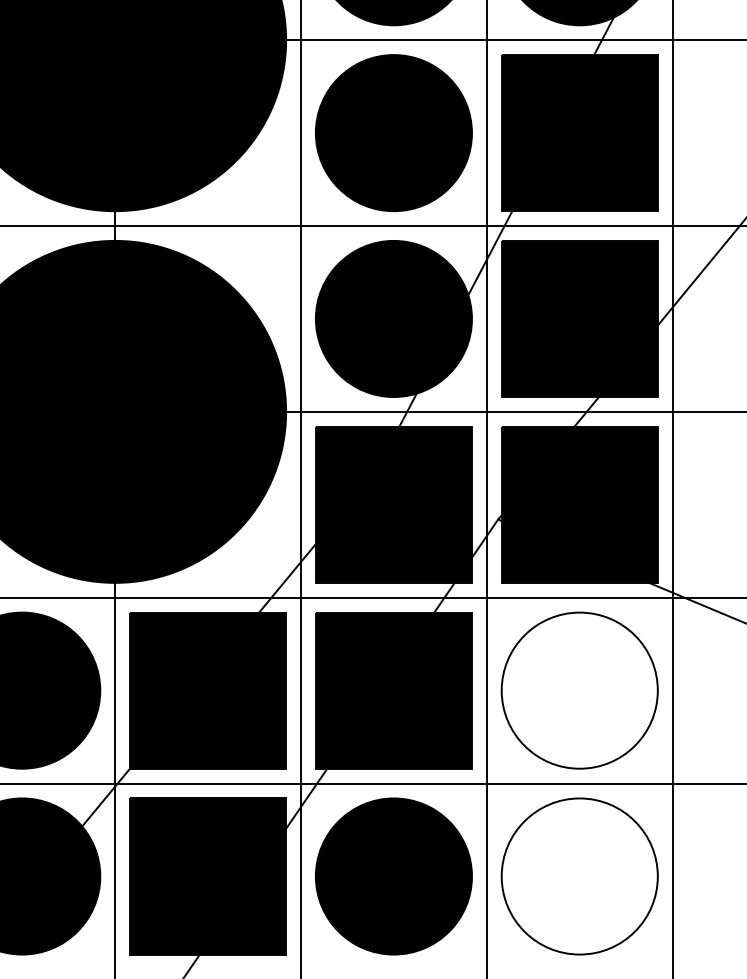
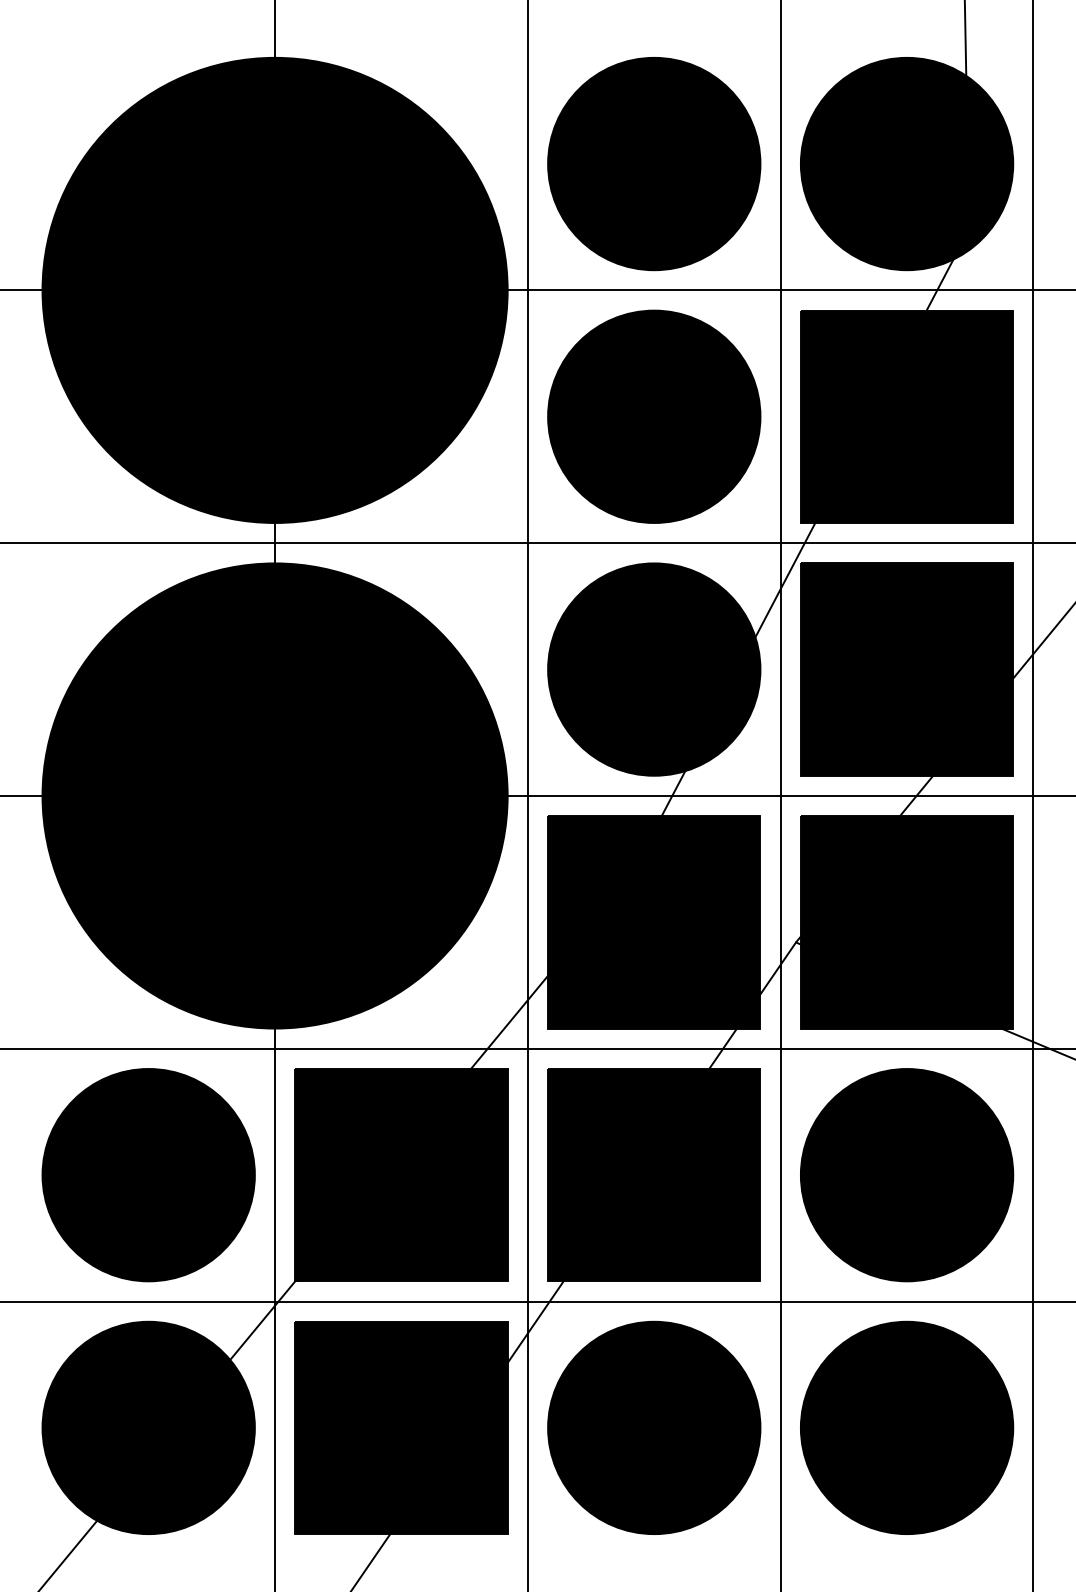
fill: (579, 690) -> (906, 1175), added
fill: (579, 876) -> (906, 1427), added

